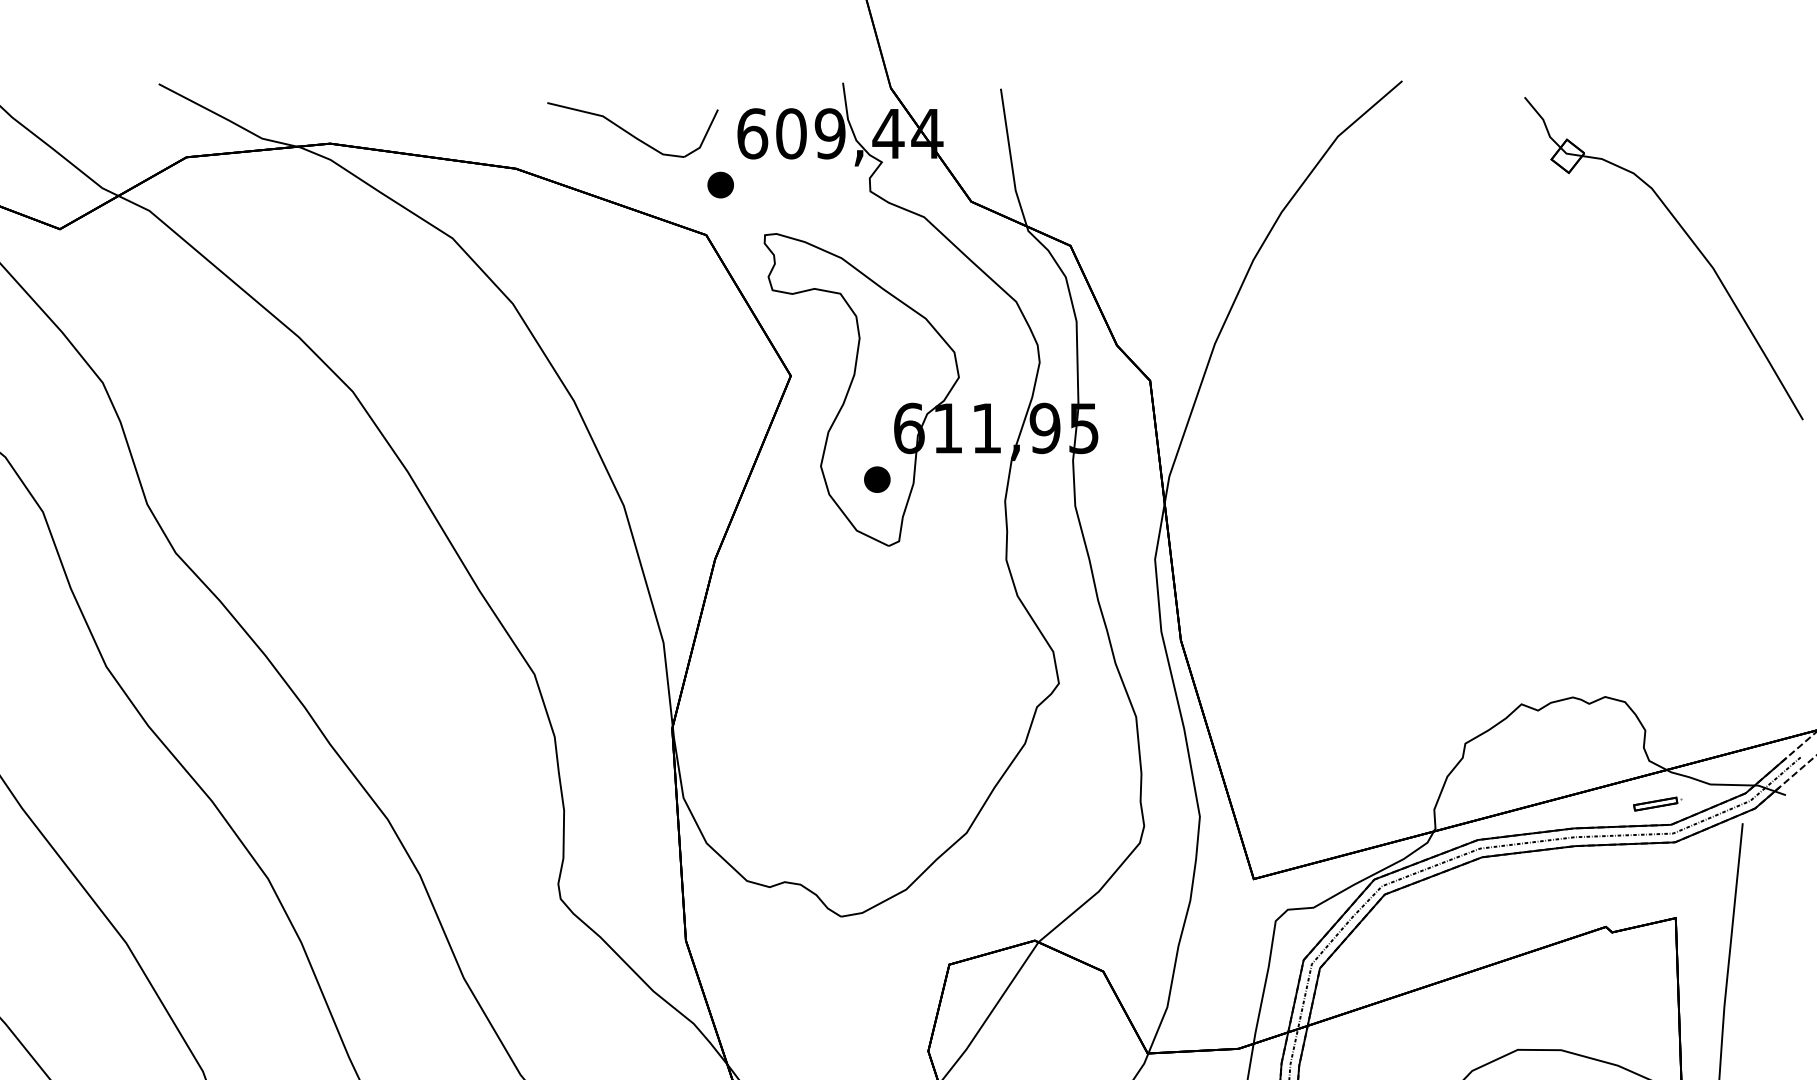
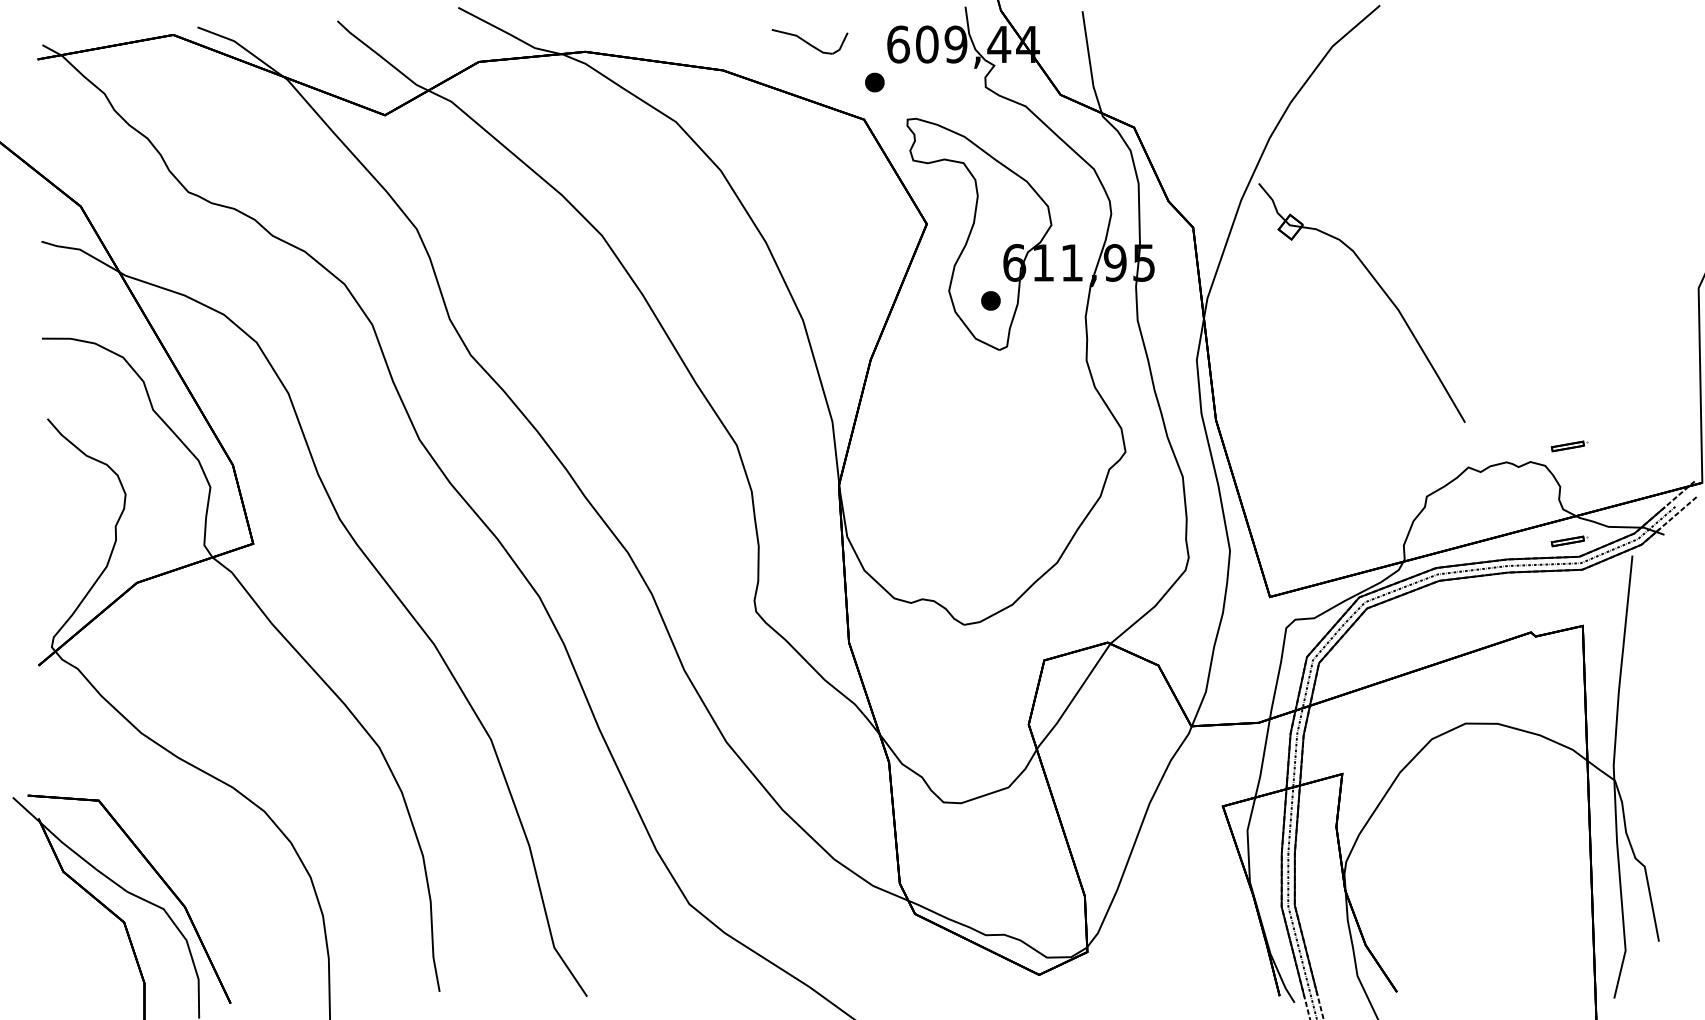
part: (632, 129) -> (809, 41), size x0.6
part: (1687, 237) -> (1379, 287), moved
part: (1657, 676) -> (1569, 446), added

